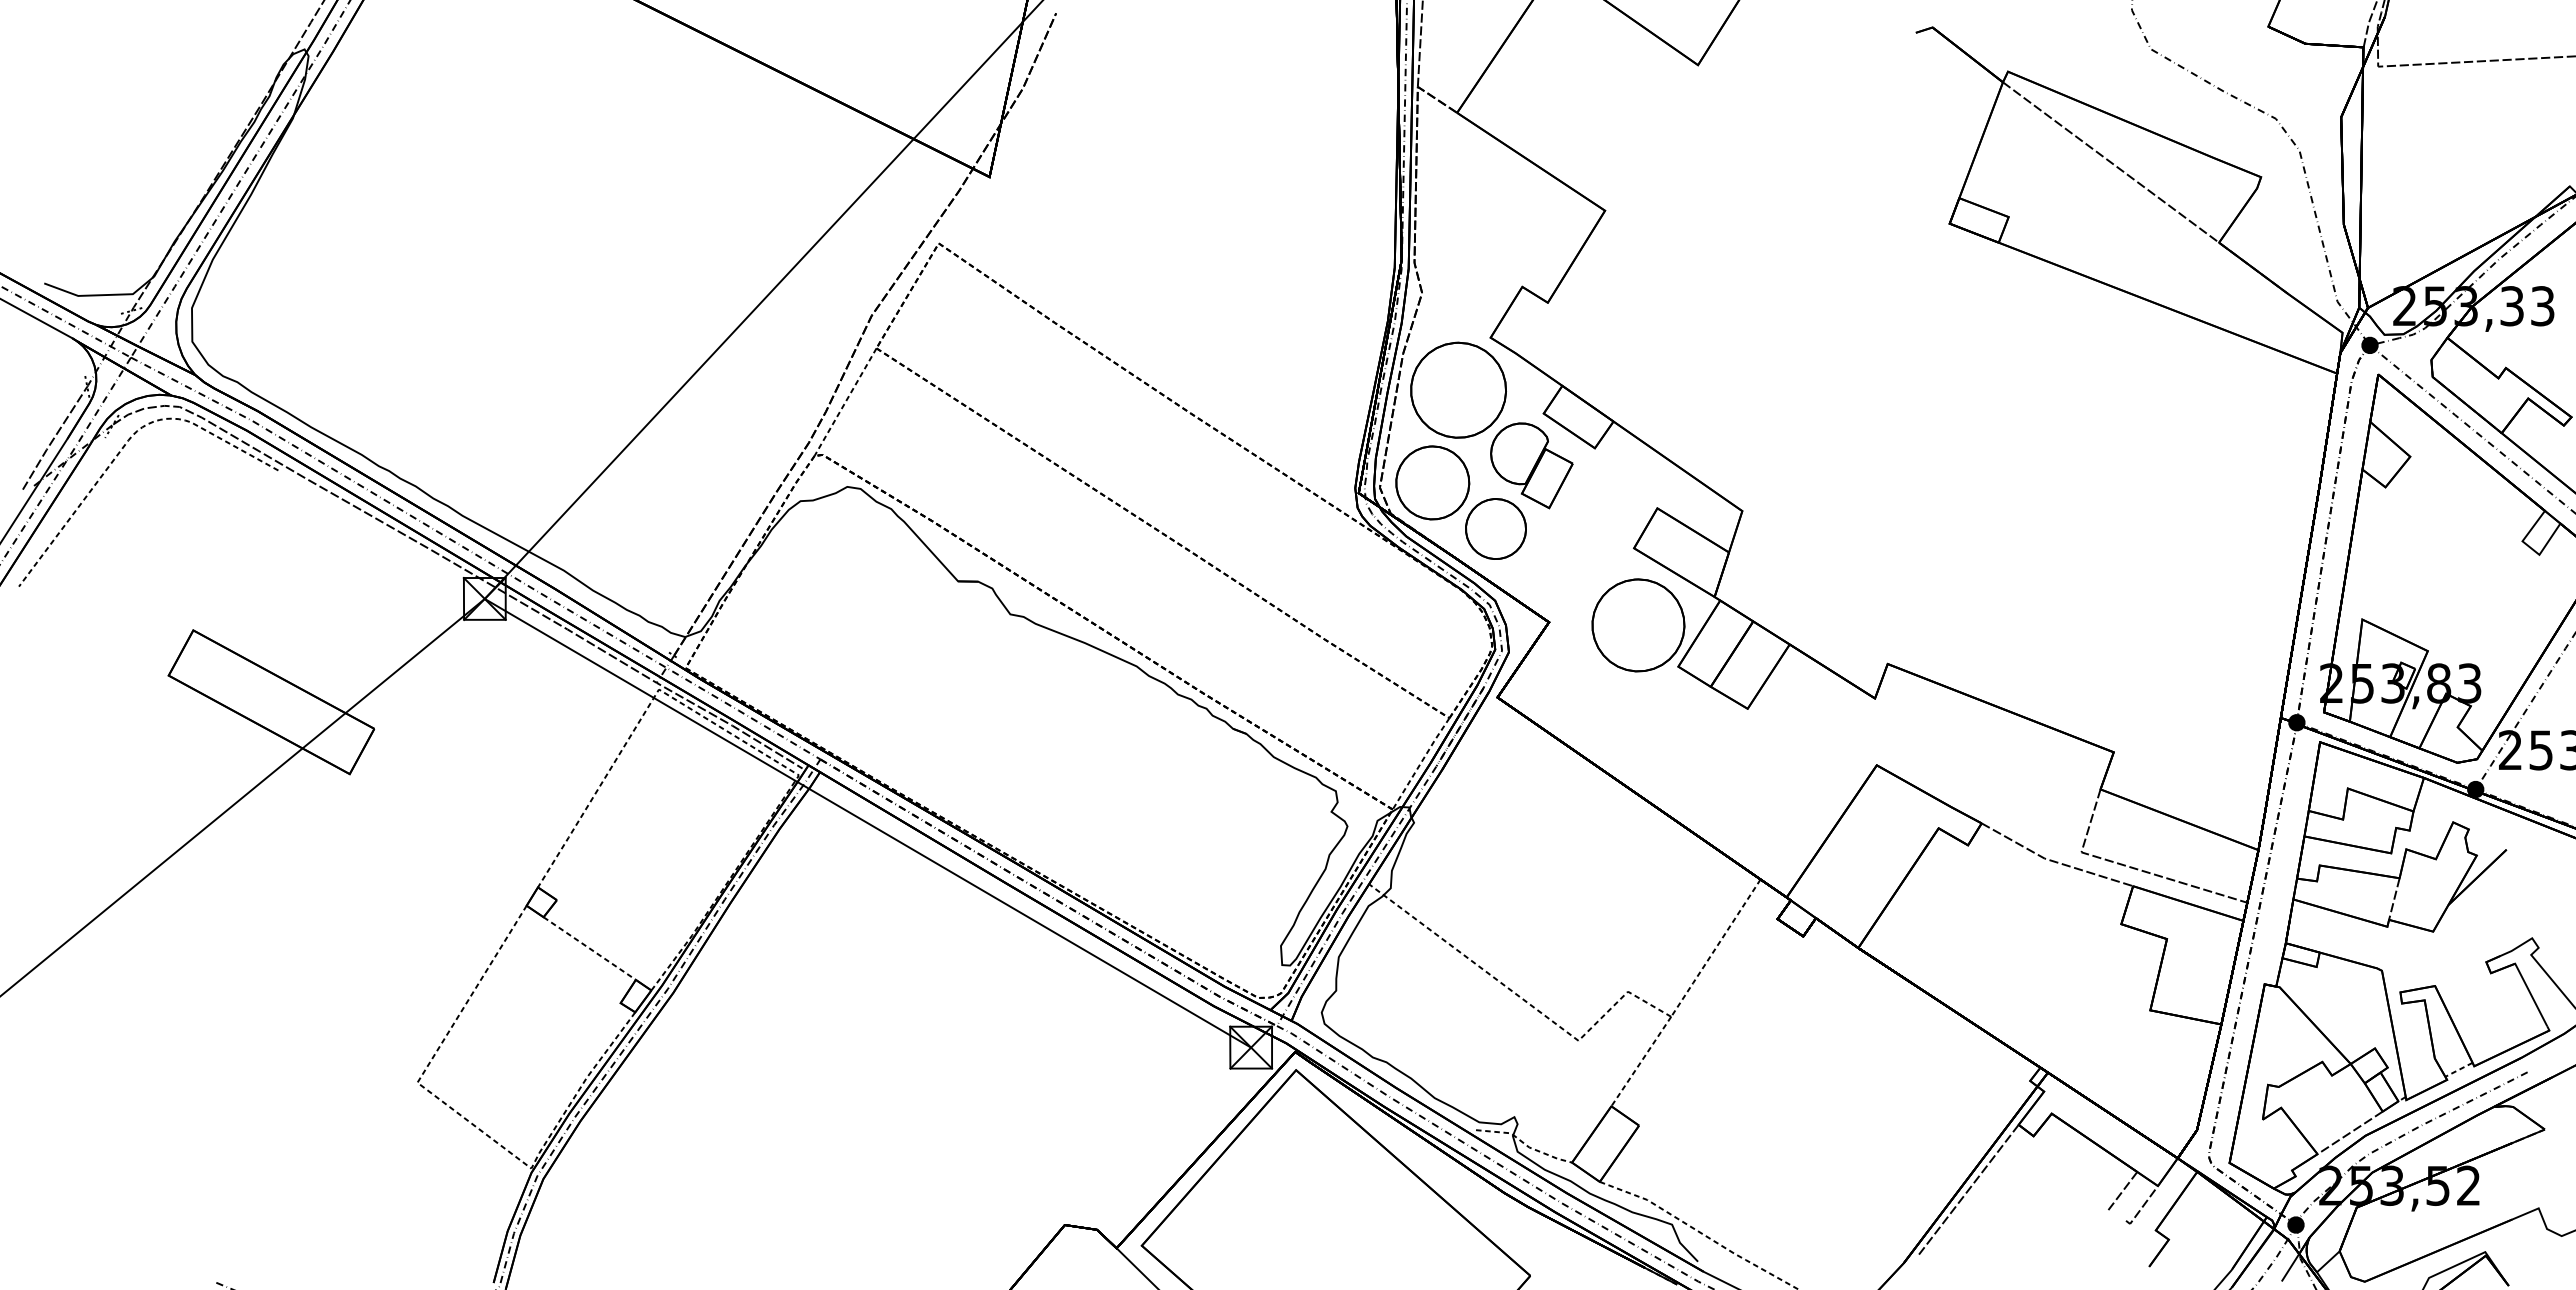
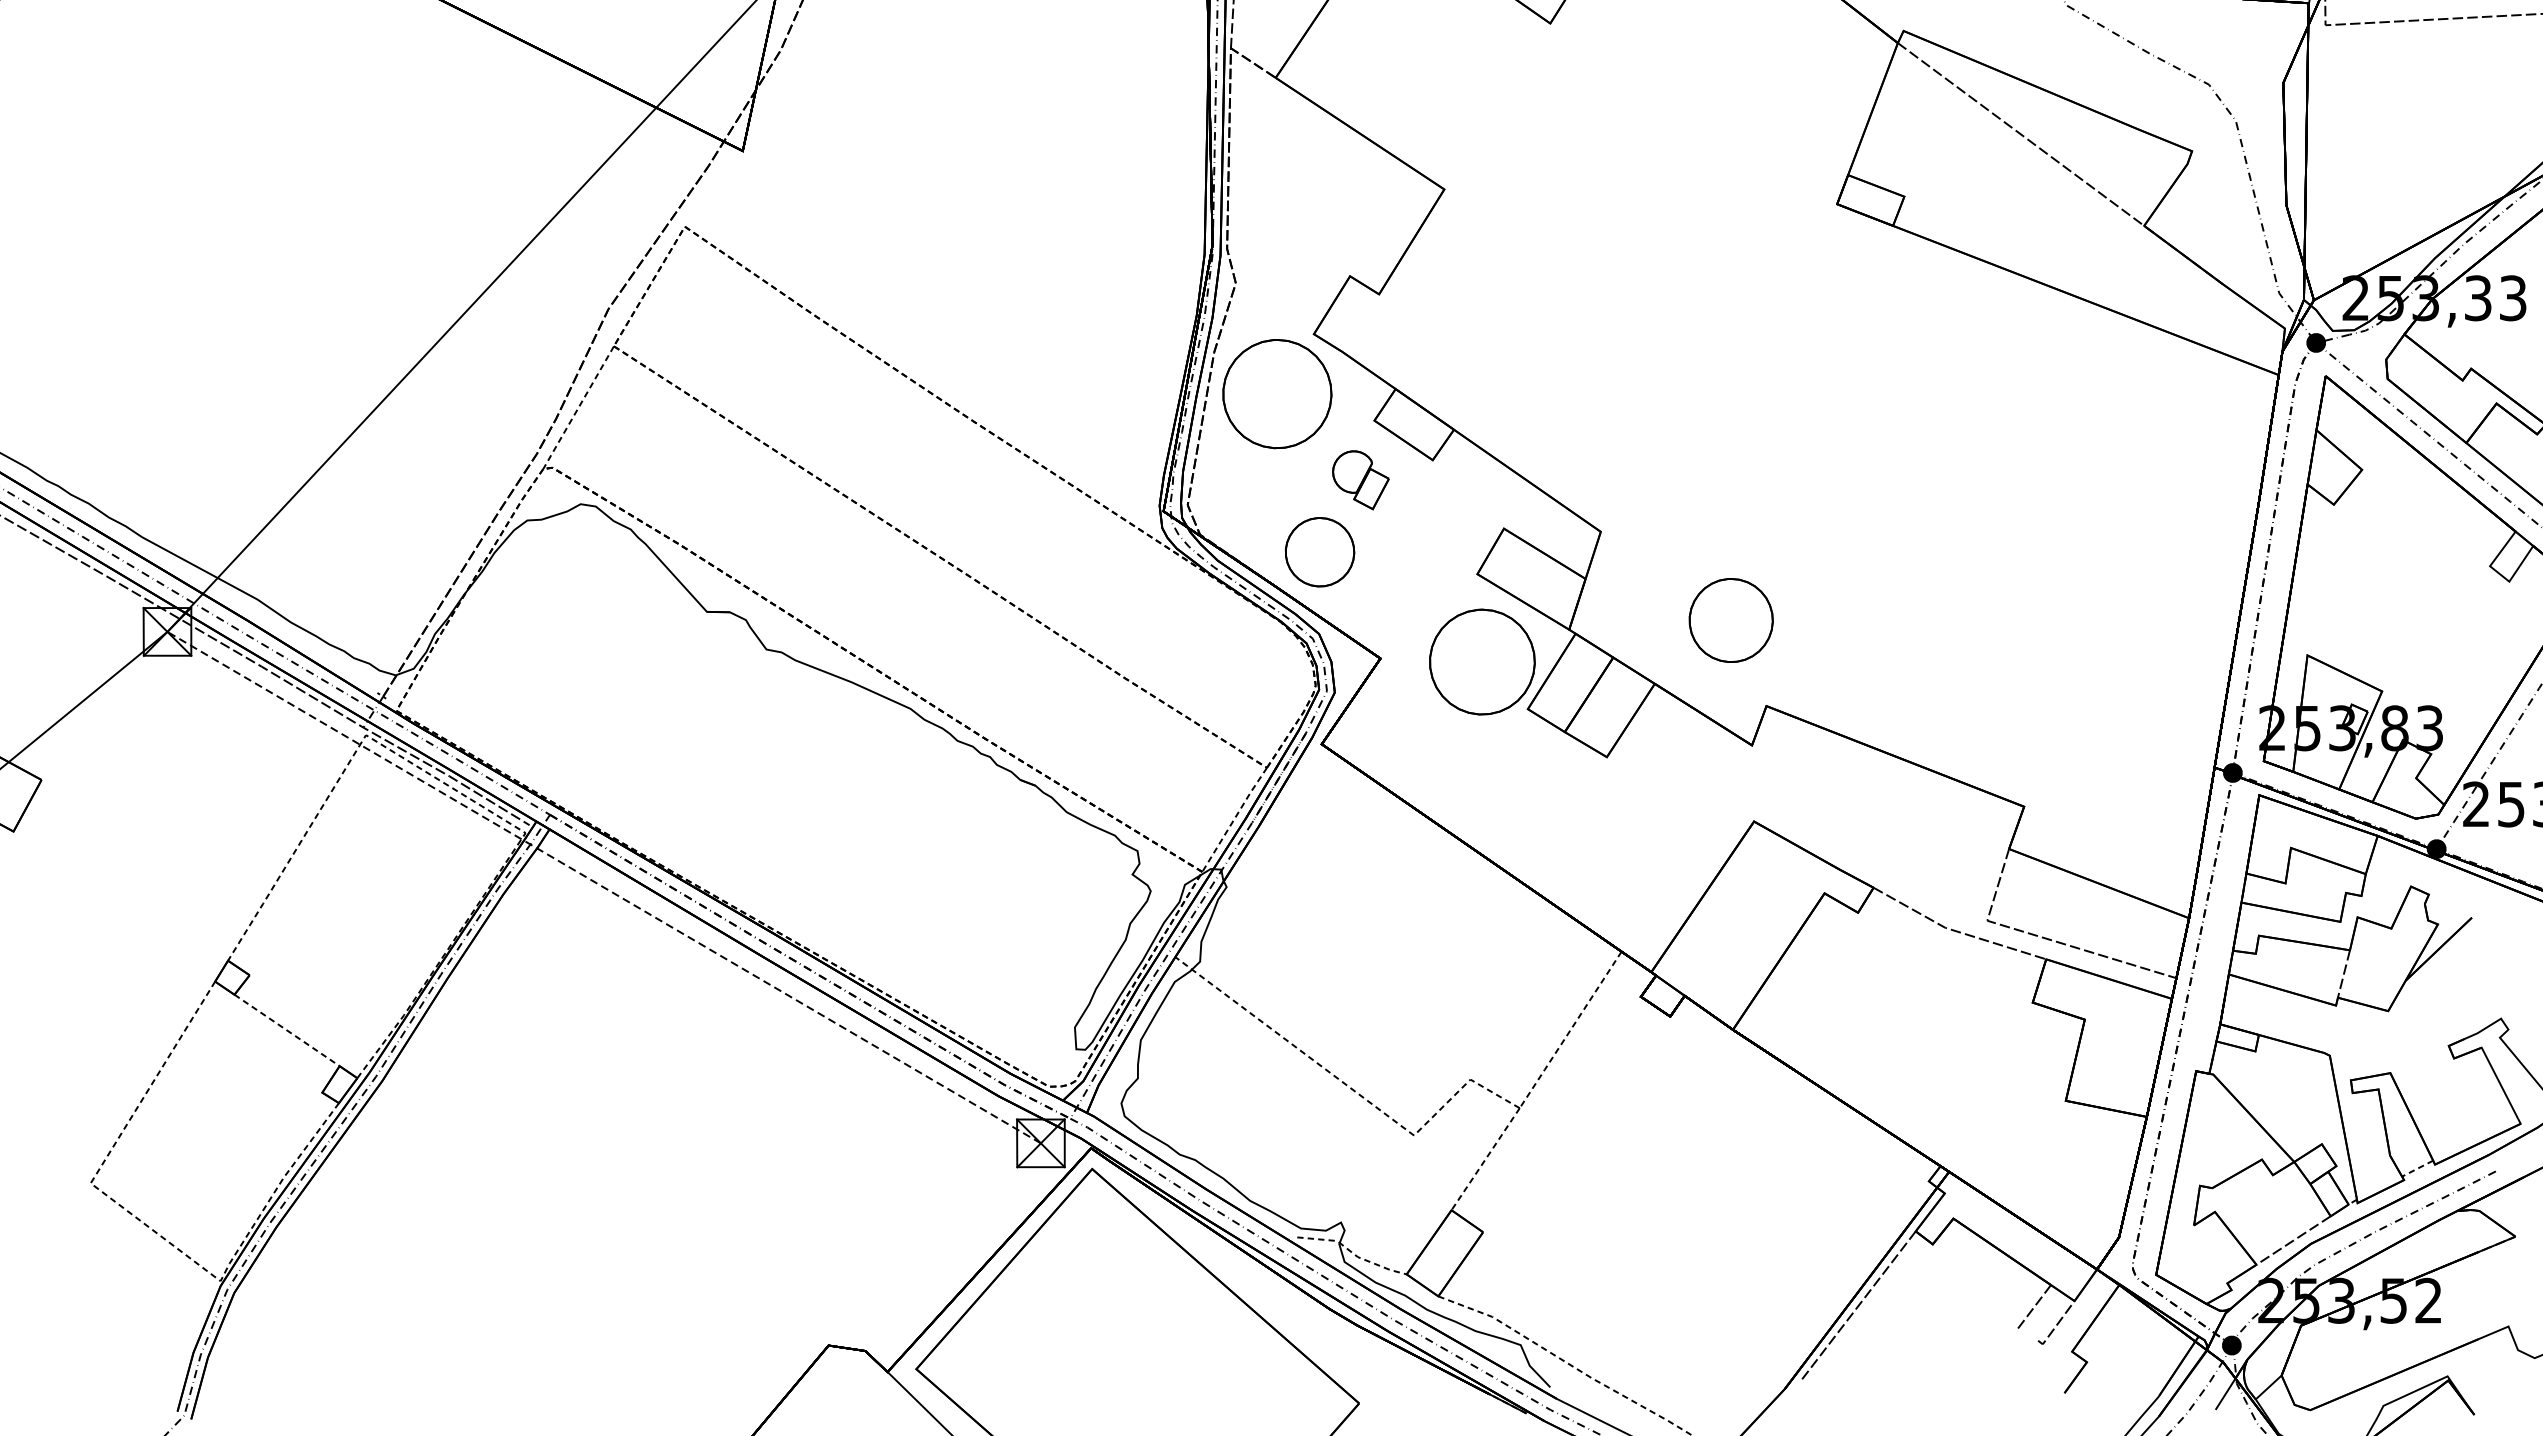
part: (1531, 465) -> (1360, 479), size x0.6
part: (1432, 482) -> (1730, 620), moved
line: (867, 823) -> (603, 887), solid -> dashed

